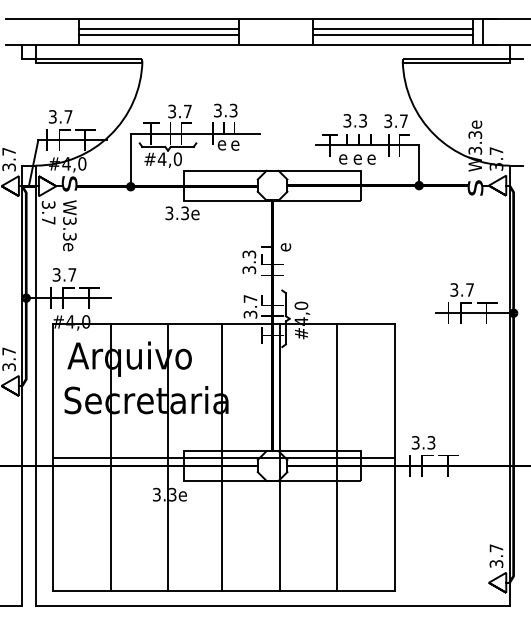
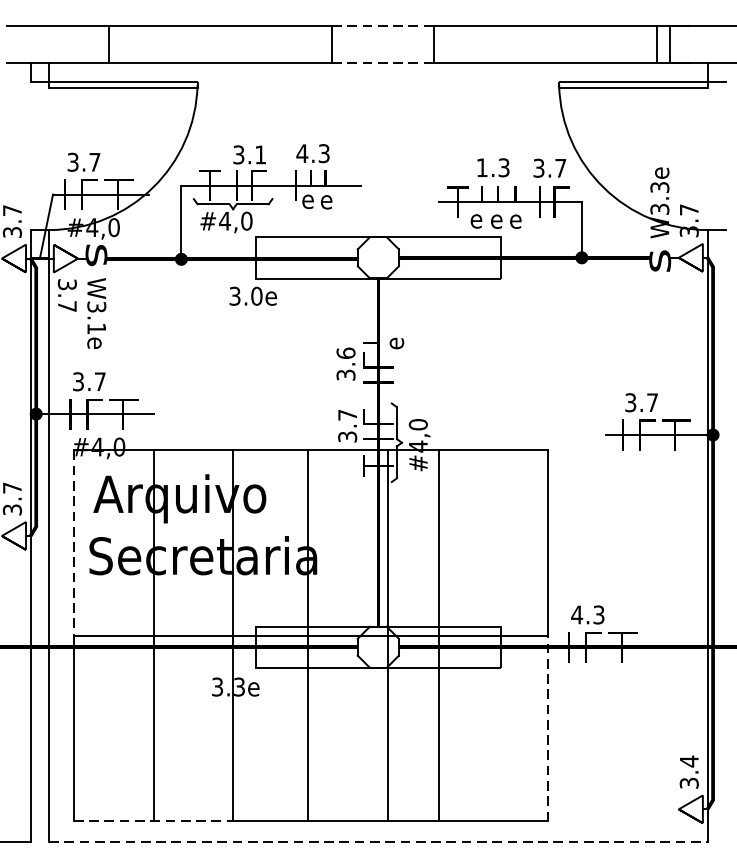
line: (275, 18) -> (382, 25), solid -> dashed
line: (158, 29) -> (219, 40), removed
line: (392, 29) -> (544, 40), removed
line: (158, 34) -> (219, 47), removed
line: (392, 34) -> (544, 47), removed
line: (275, 45) -> (382, 63), solid -> dashed
text: (217, 110) -> (301, 153), 3.3 -> 4.3
text: (187, 111) -> (260, 154), 3.7 -> 3.1
text: (347, 120) -> (482, 167), 3.3 -> 1.3
text: (185, 213) -> (257, 296), 3.3e -> 3.0e
text: (69, 236) -> (96, 328), W3.3e -> W3.1e
text: (249, 254) -> (346, 353), 3.3 -> 3.6
line: (53, 391) -> (74, 543), solid -> dashed
text: (415, 442) -> (576, 614), 3.3 -> 4.3
line: (337, 457) -> (439, 635), moved
line: (394, 524) -> (547, 728), solid -> dashed
text: (496, 548) -> (689, 761), 3.7 -> 3.4
line: (111, 591) -> (154, 821), solid -> dashed
line: (273, 606) -> (379, 842), solid -> dashed

